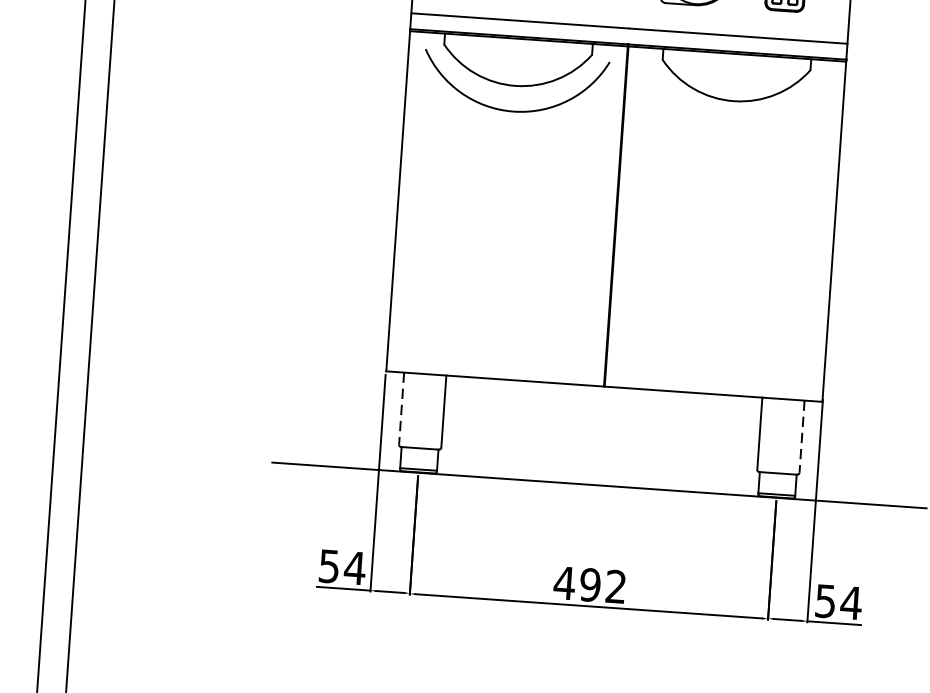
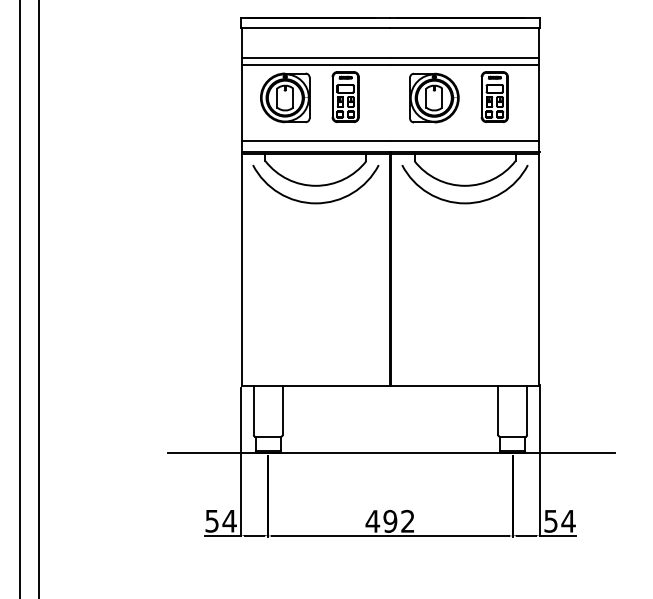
arc: (731, 125) -> (464, 202), added
line: (401, 408) -> (253, 410), dashed -> solid
line: (802, 436) -> (527, 410), dashed -> solid

